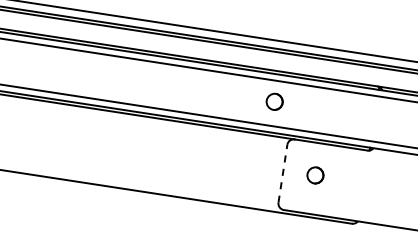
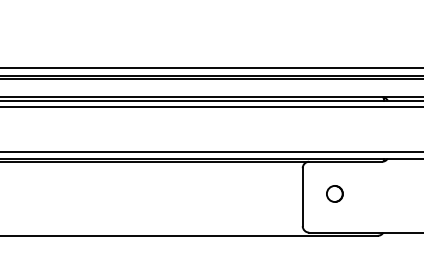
circle: (274, 101) -> (283, 127), removed
line: (282, 174) -> (302, 197), dashed -> solid

